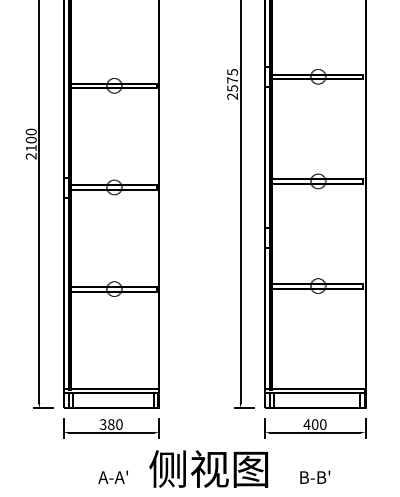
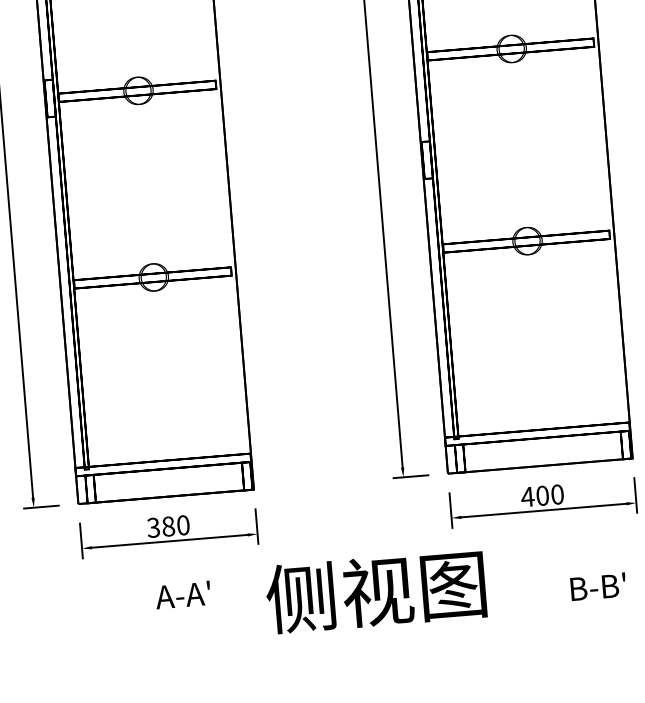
text: (208, 468) -> (375, 590), moved
text: (112, 476) -> (181, 593), moved
text: (315, 476) -> (598, 585), moved

